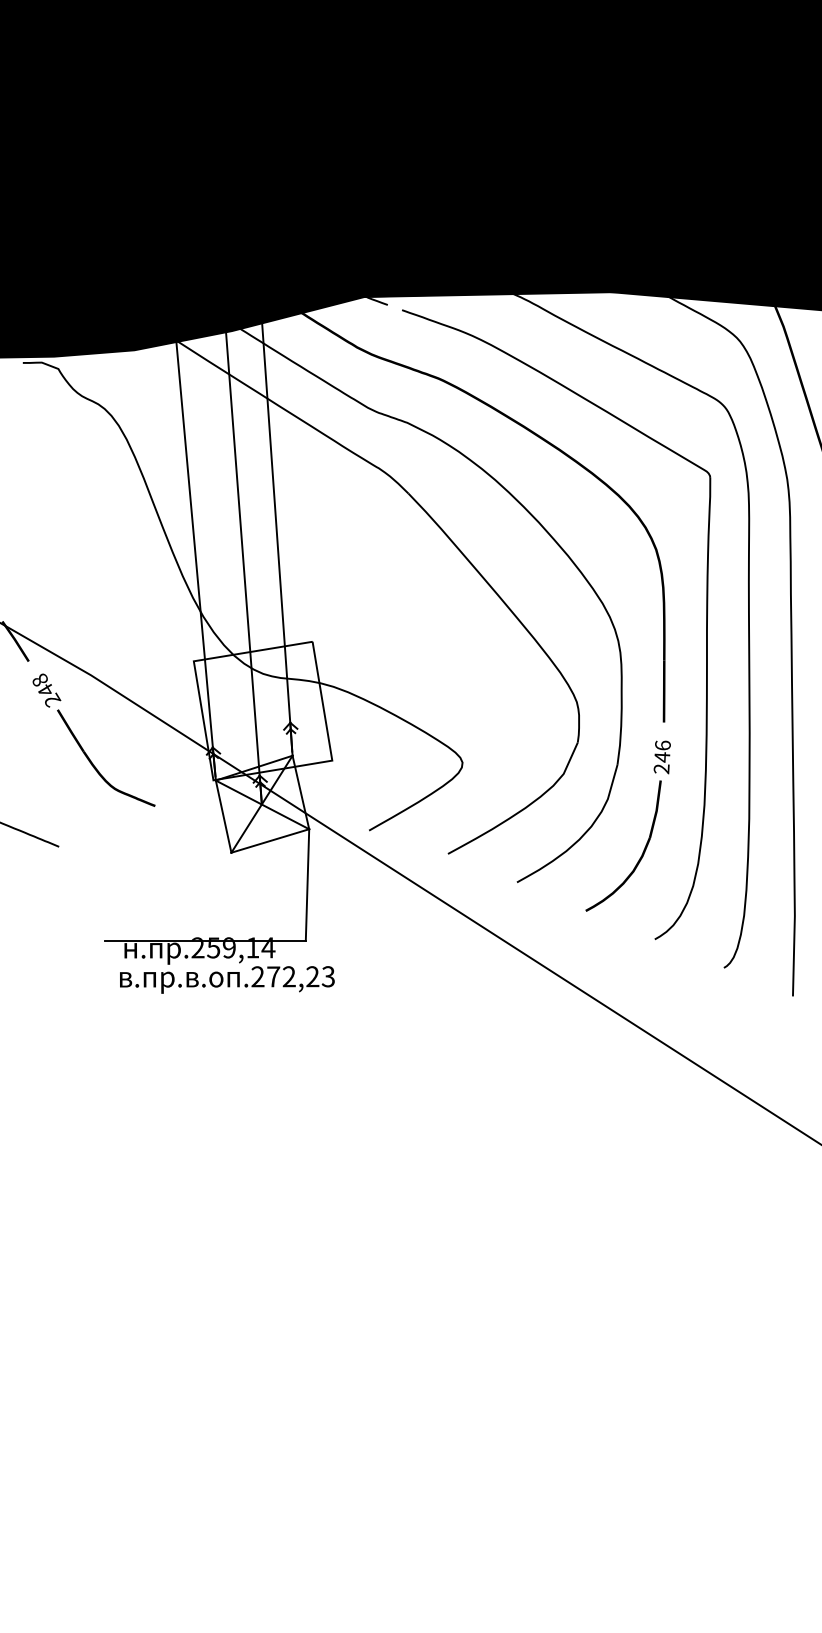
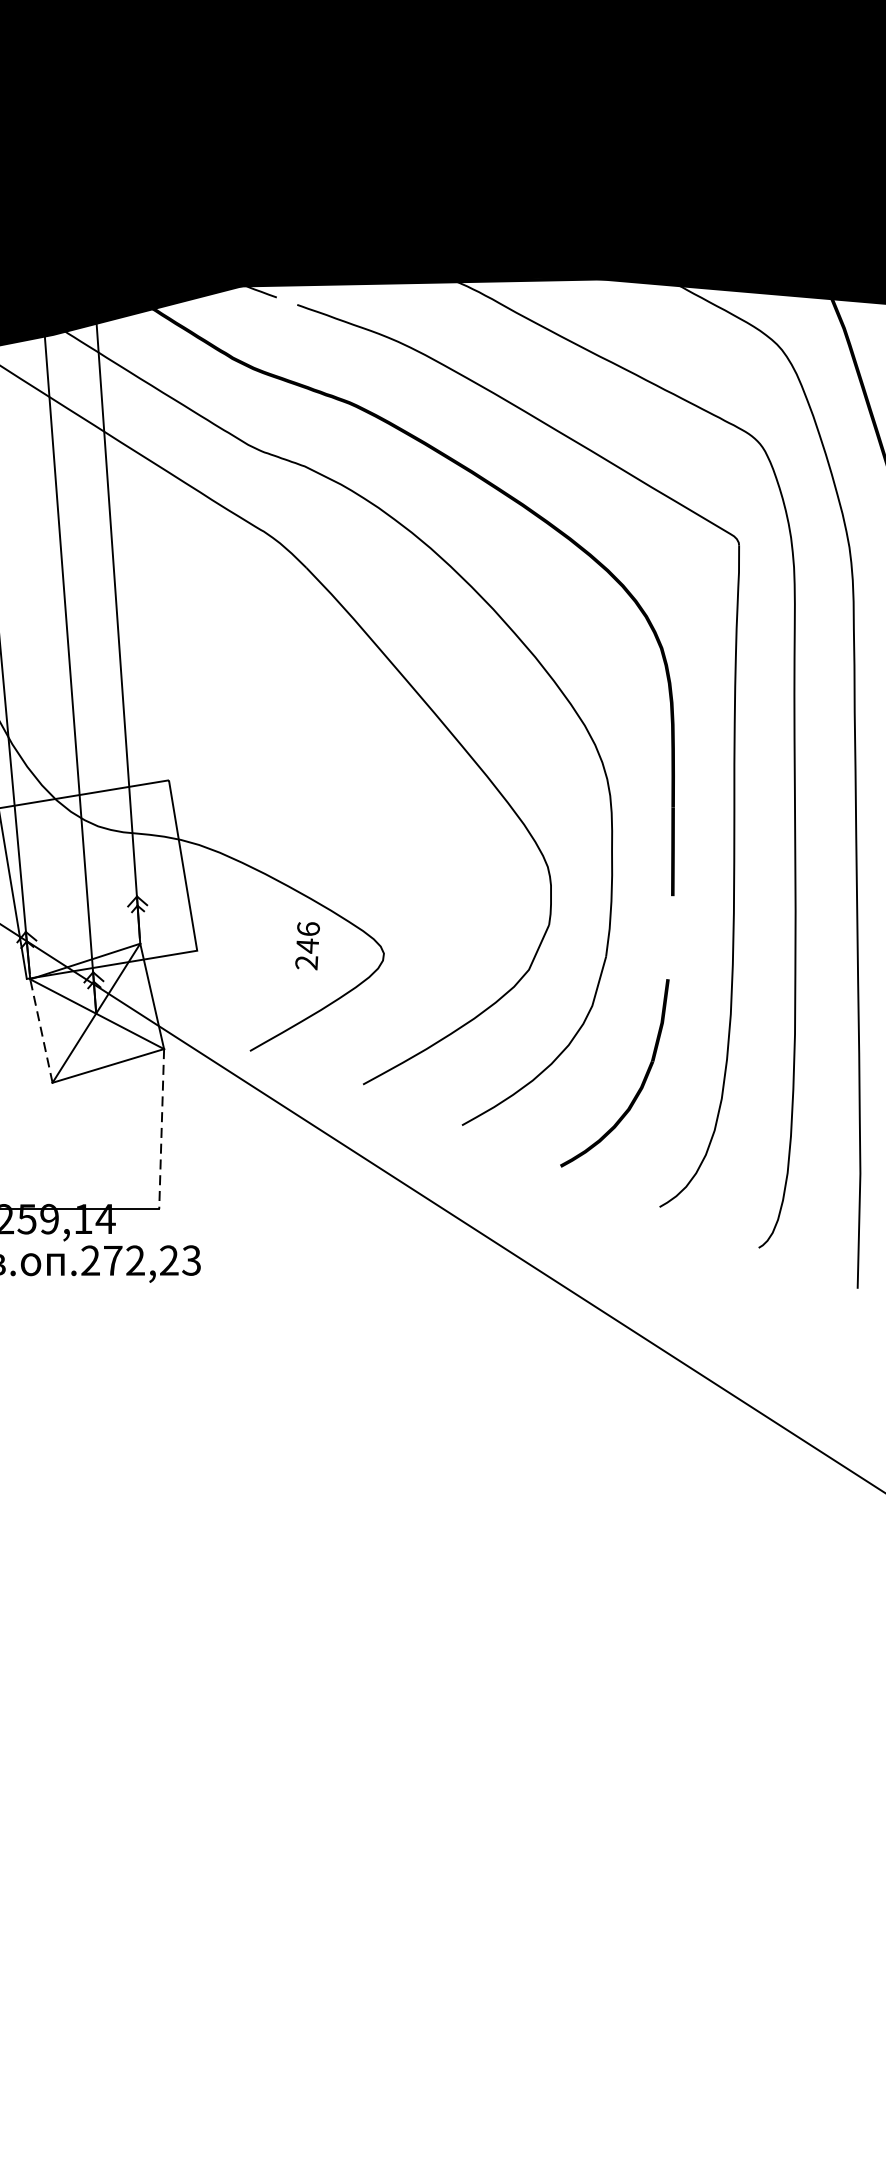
text: (661, 757) -> (306, 946), moved
line: (223, 816) -> (41, 1030), solid -> dashed
line: (307, 885) -> (161, 1129), solid -> dashed

